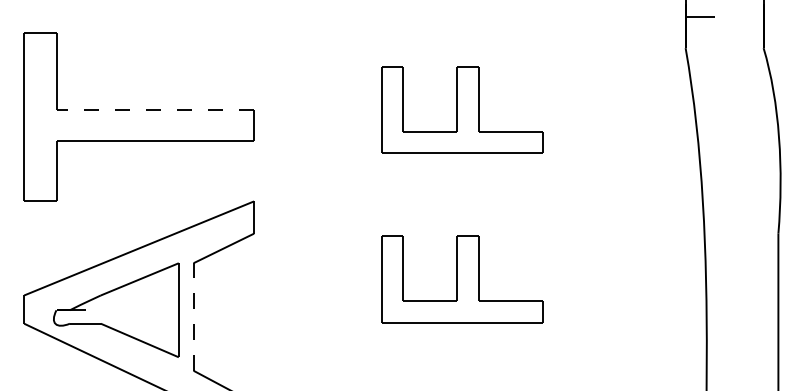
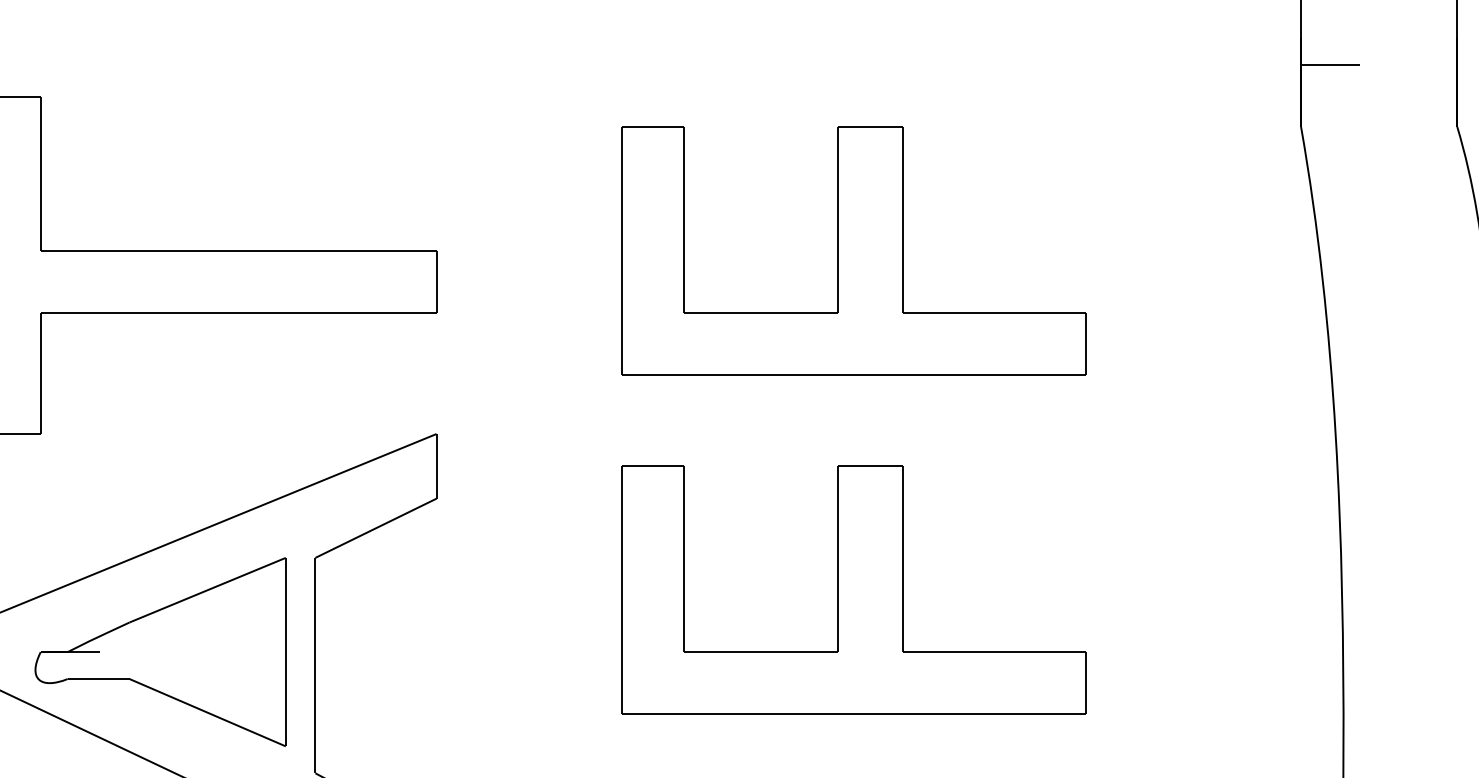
line: (155, 109) -> (239, 249), dashed -> solid
part: (462, 109) -> (854, 249), size x1.43
part: (462, 279) -> (854, 590), size x1.43
line: (193, 317) -> (315, 666), dashed -> solid

